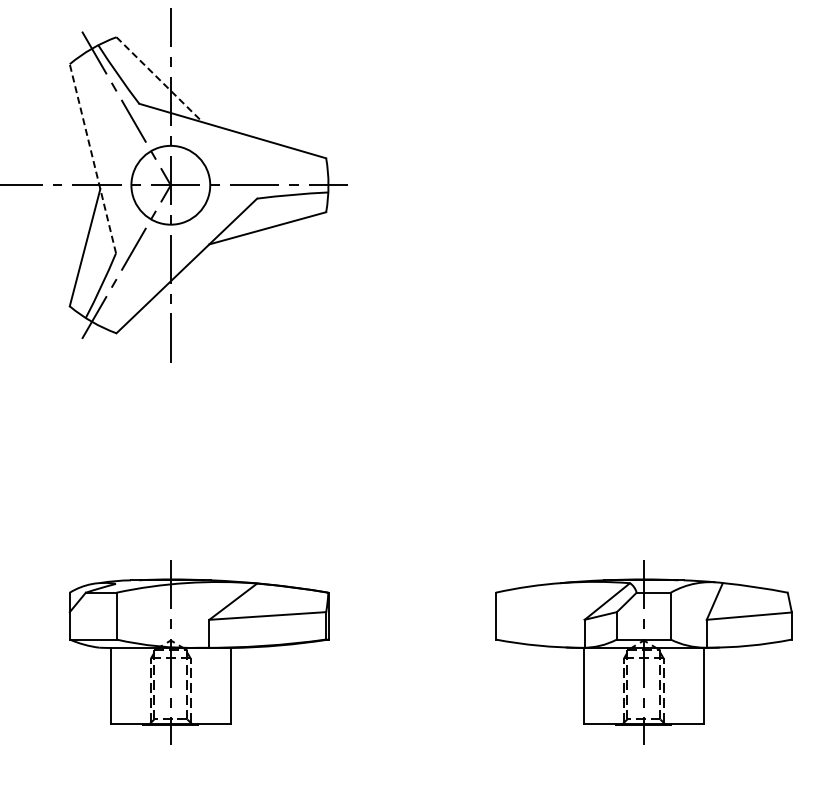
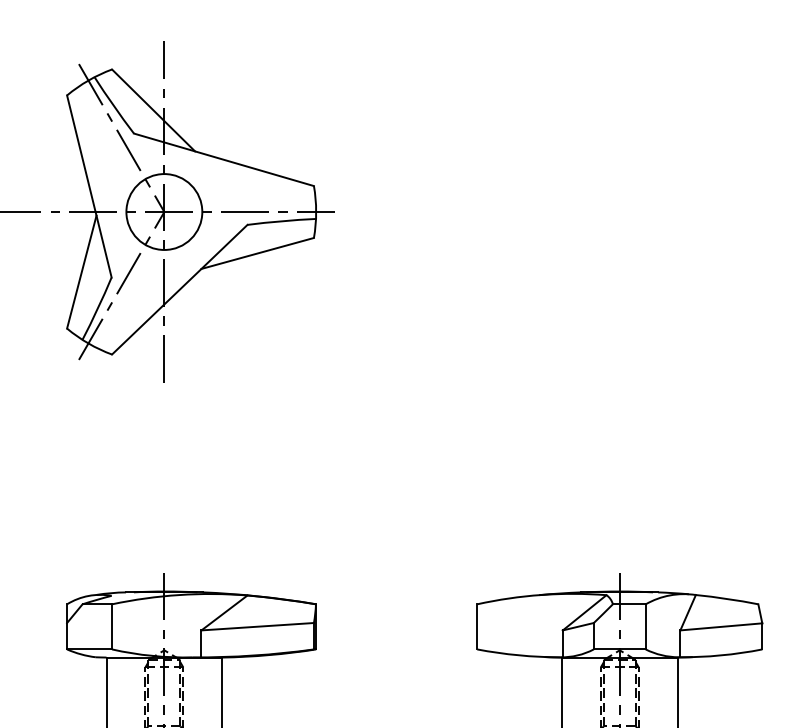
line: (159, 79) -> (153, 110), dashed -> solid
line: (92, 158) -> (88, 186), dashed -> solid

